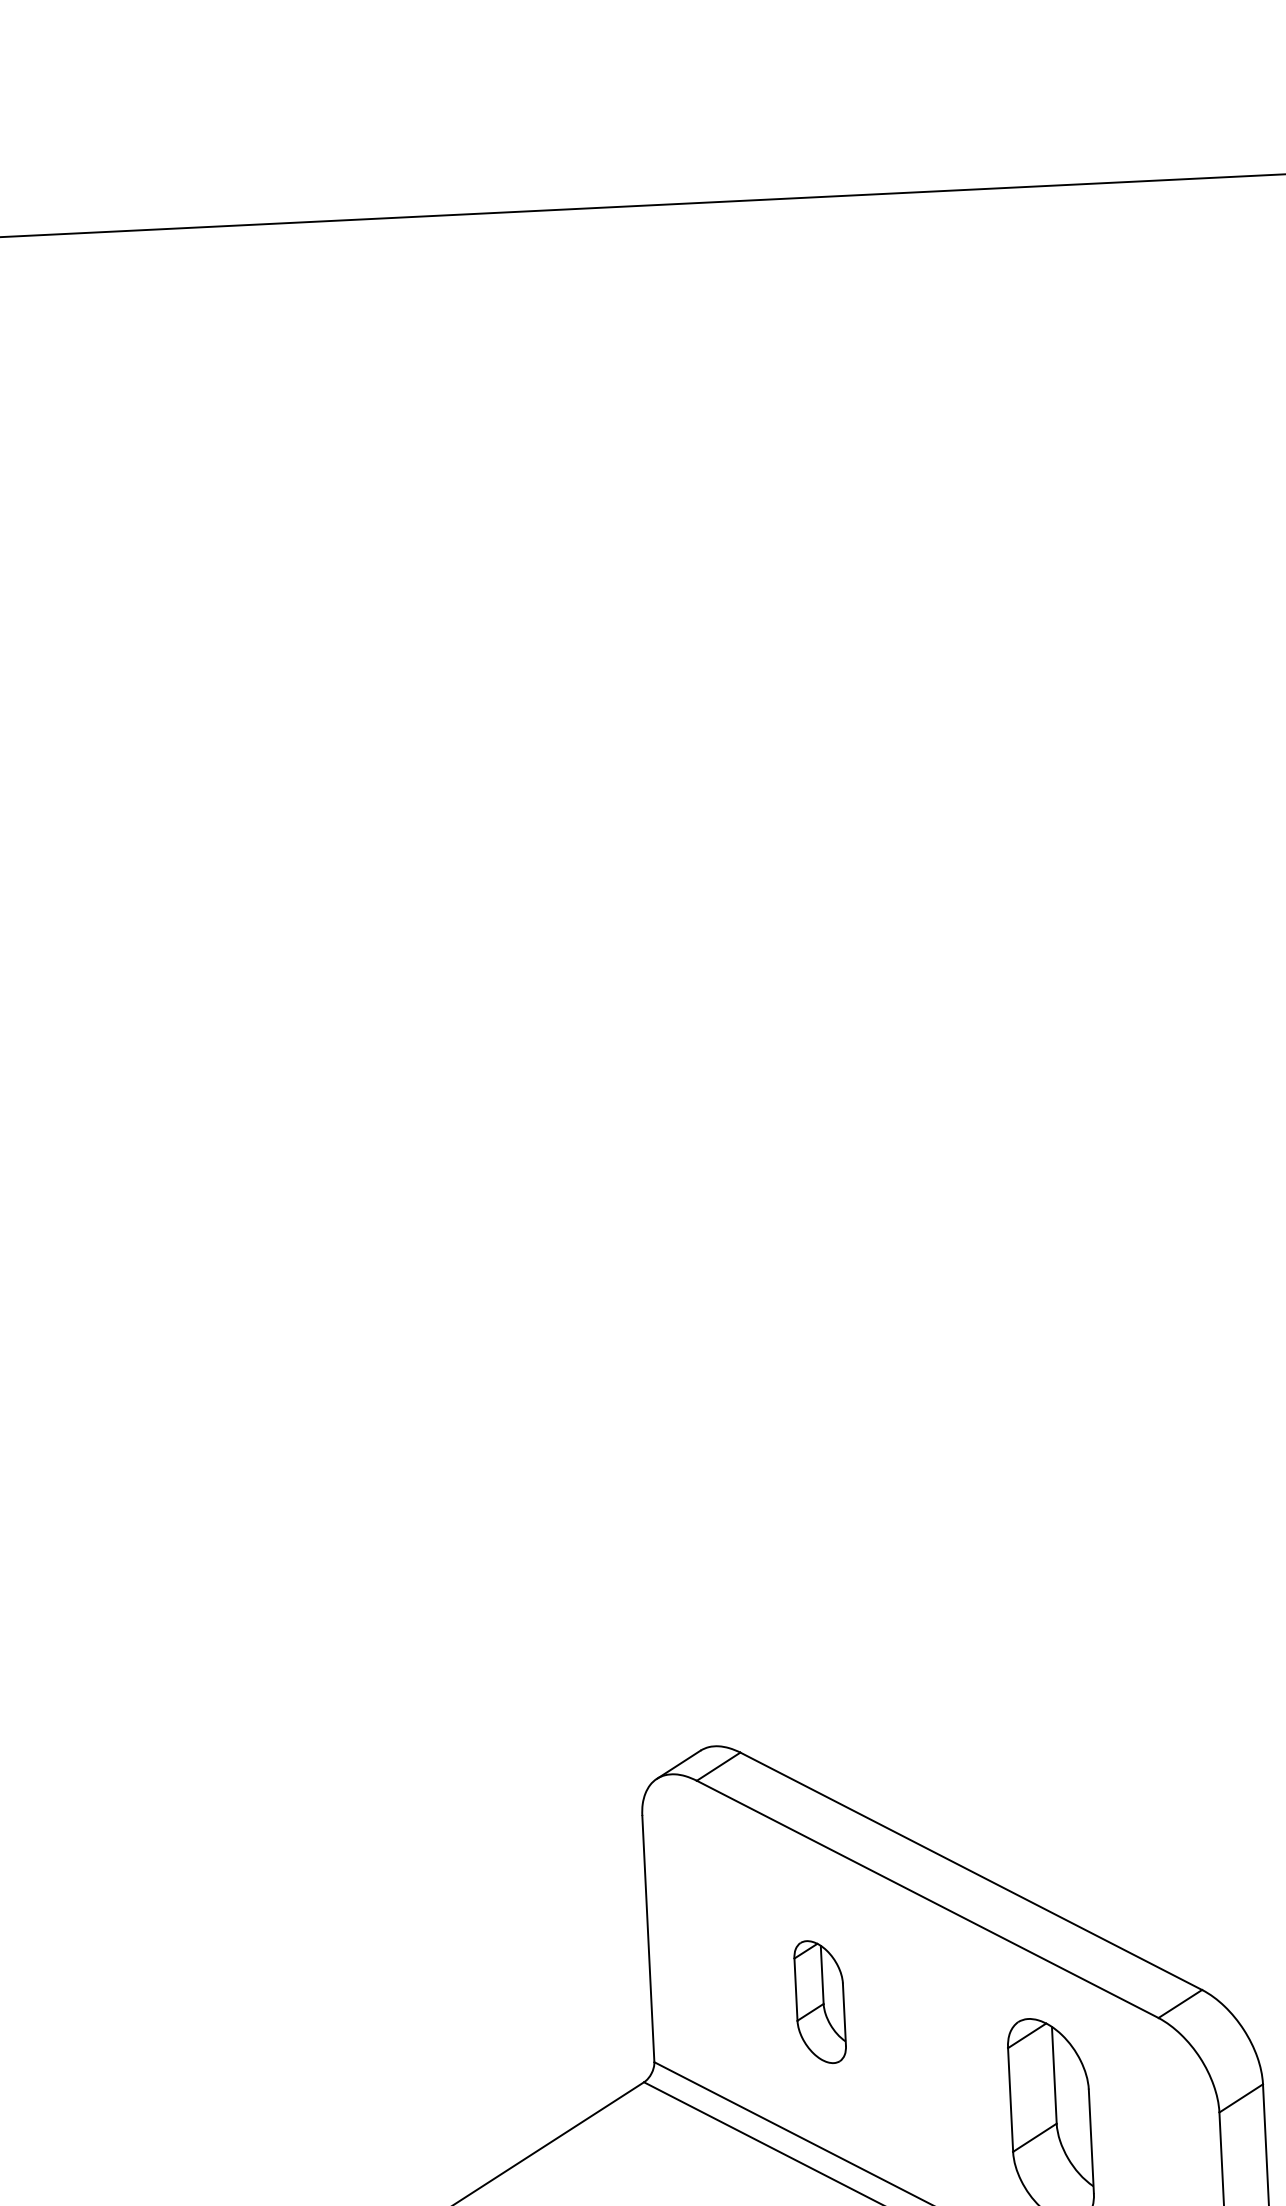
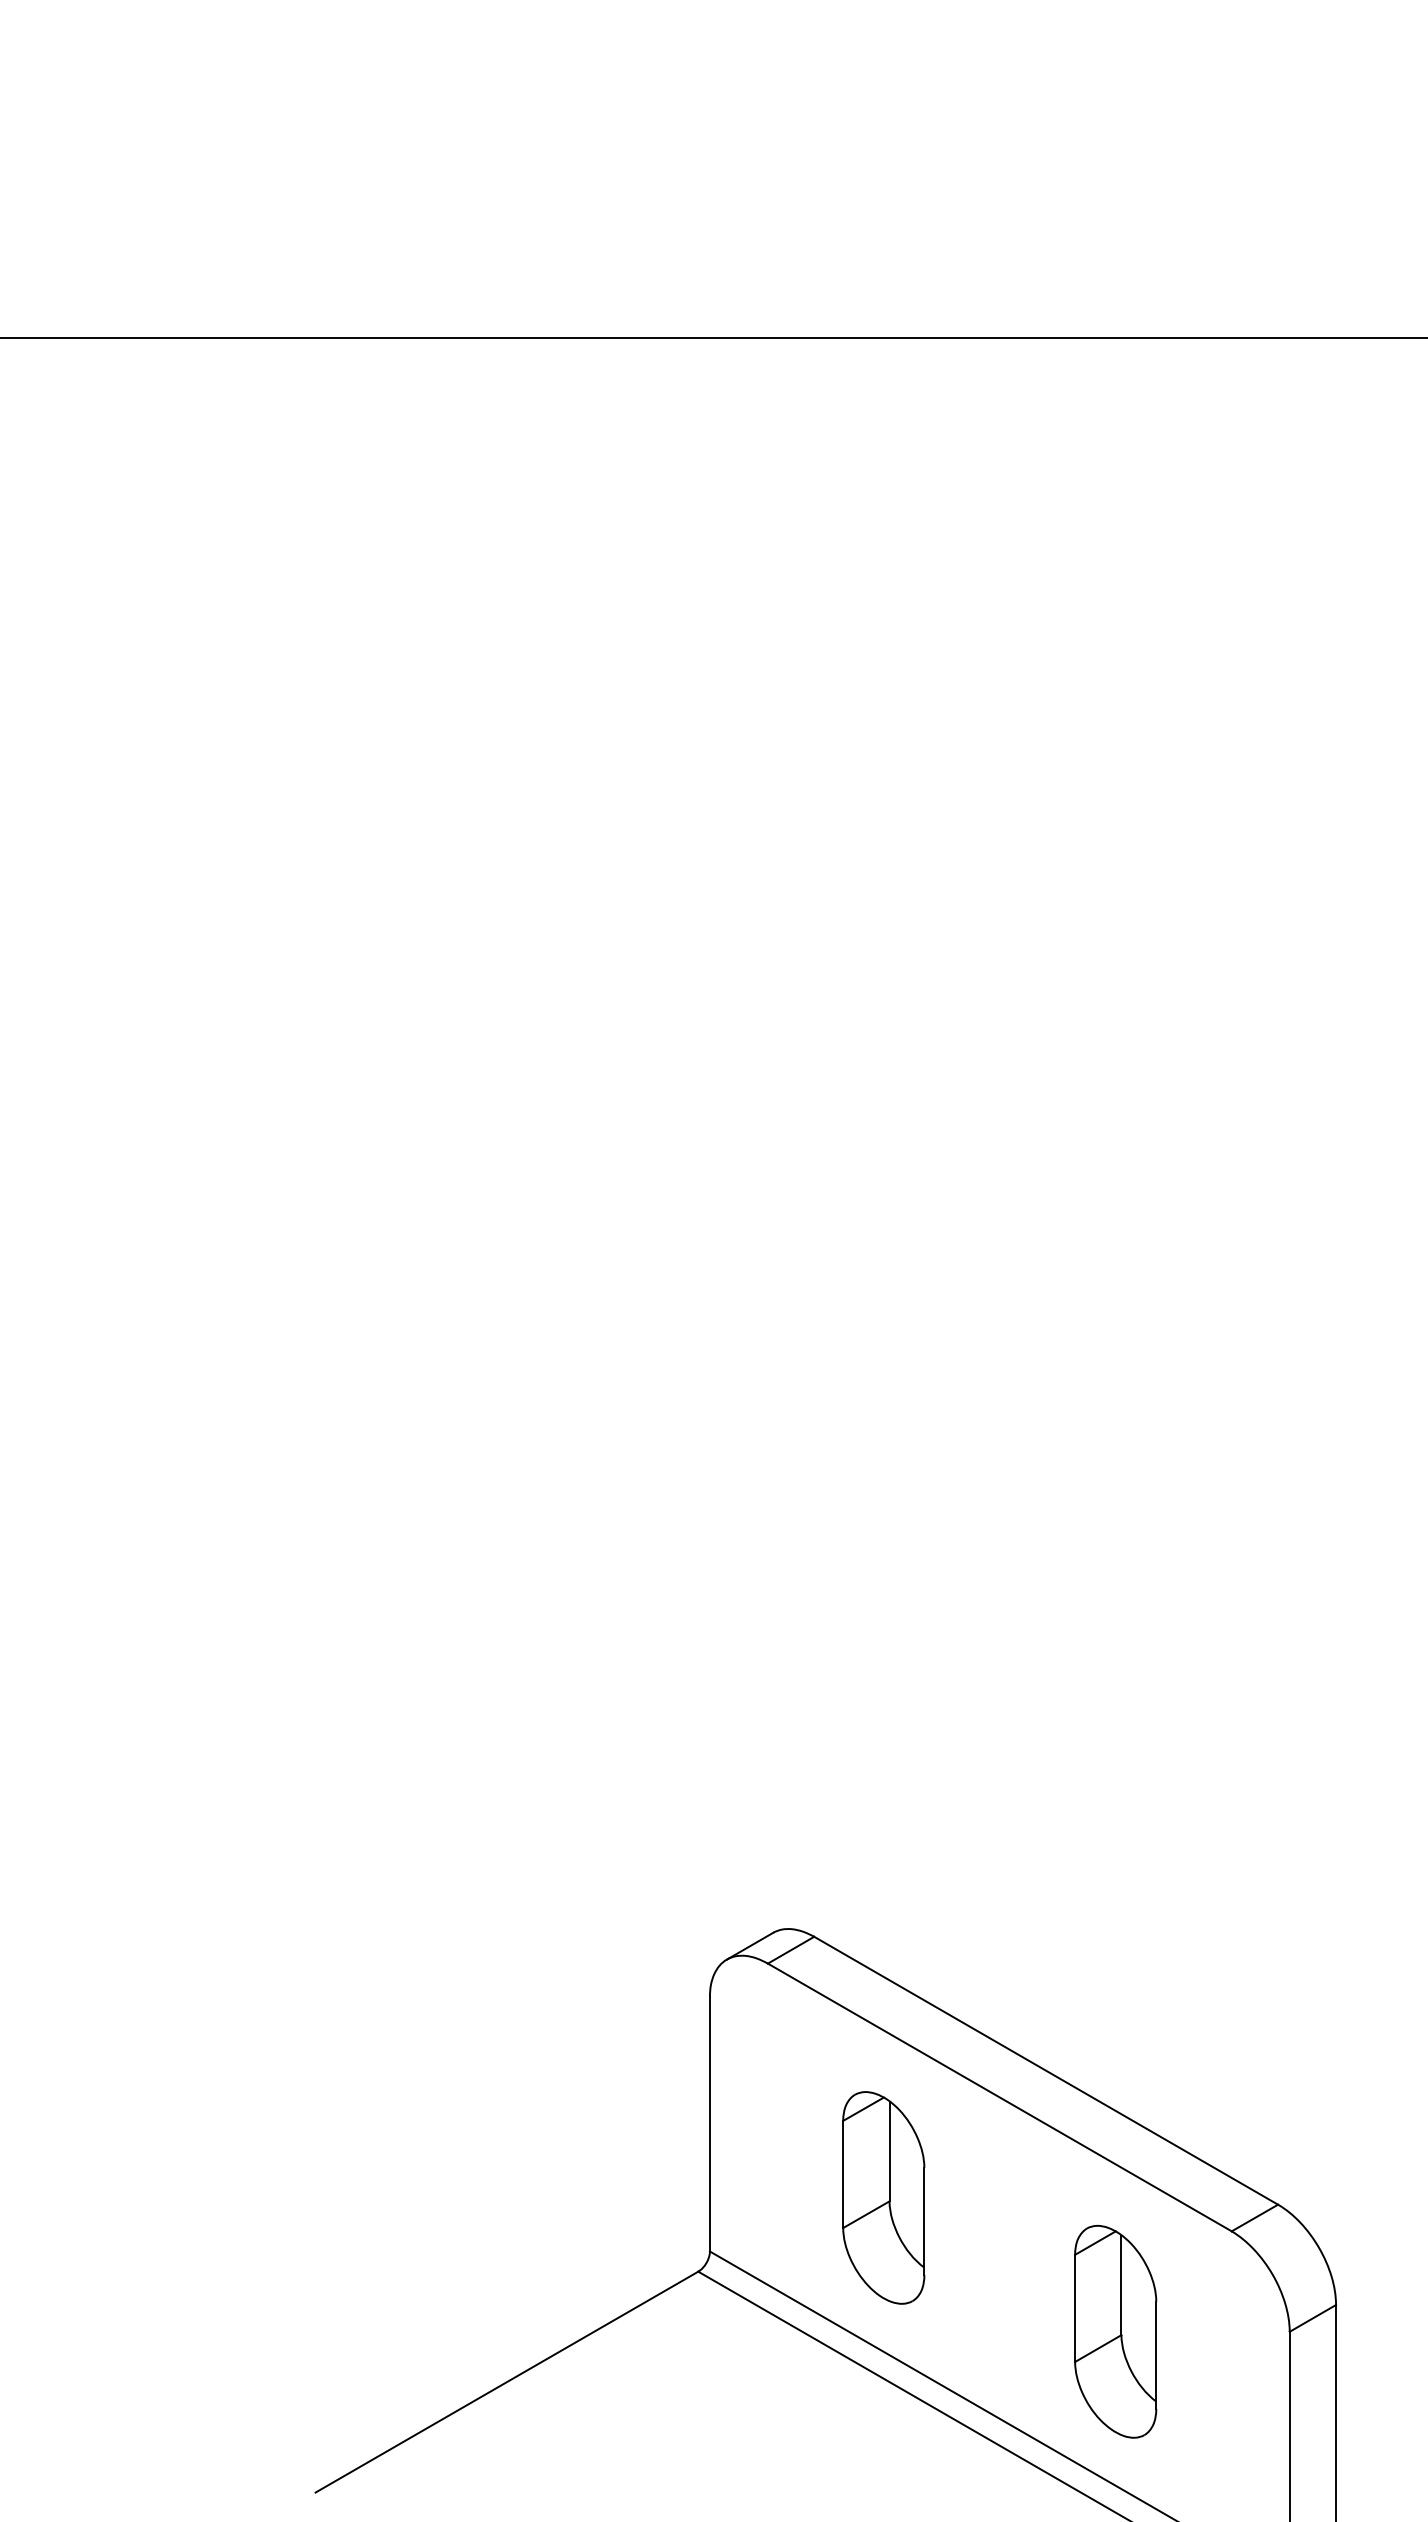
part: (819, 2001) -> (883, 2197), size x1.67

